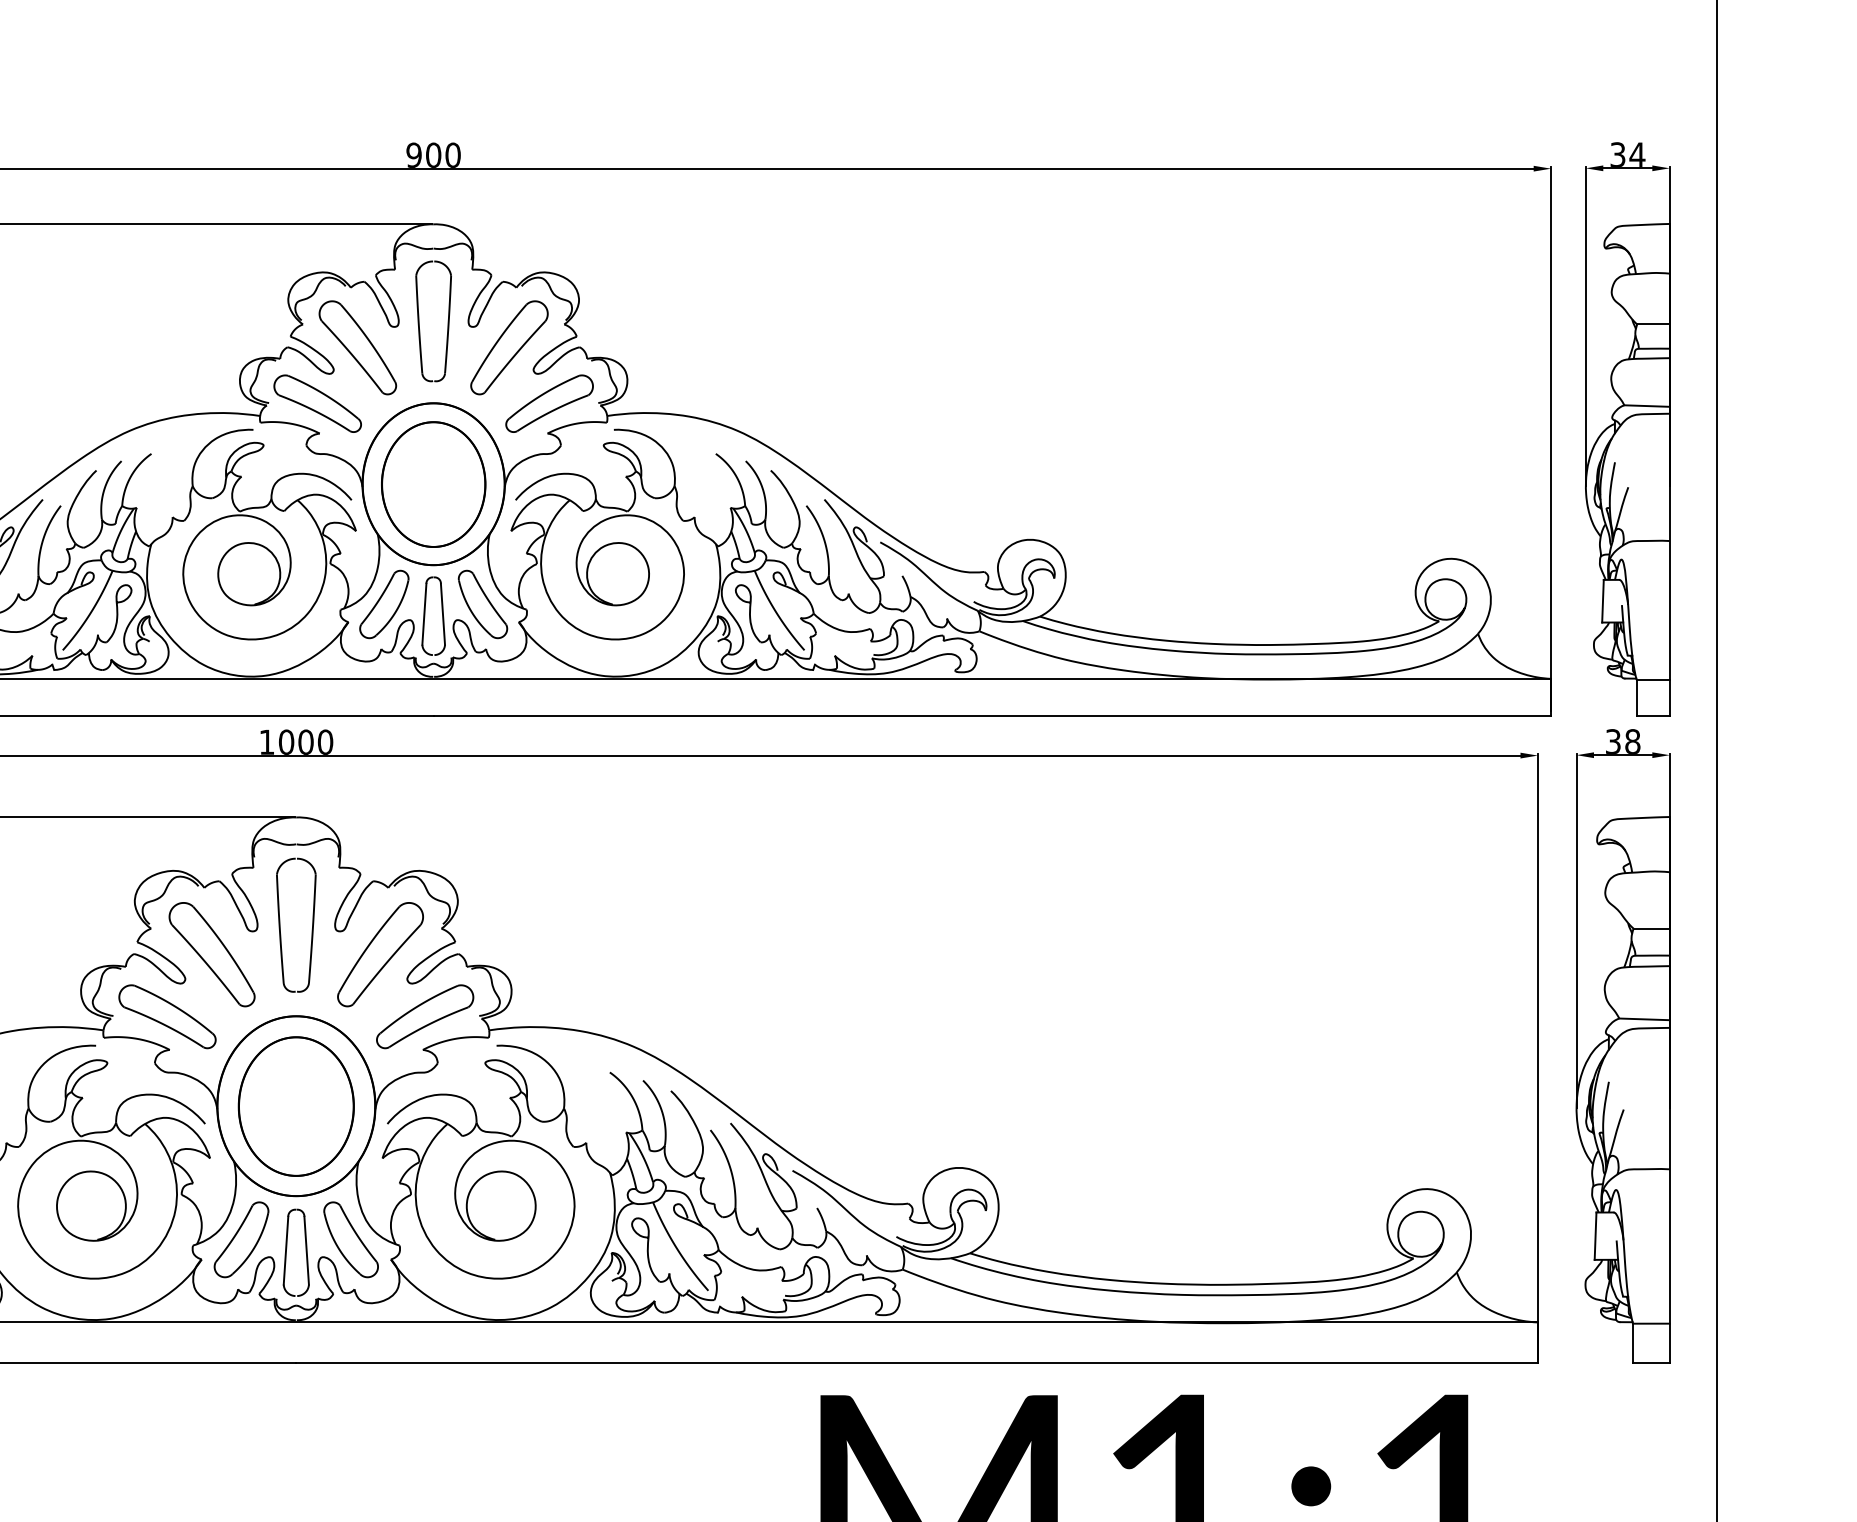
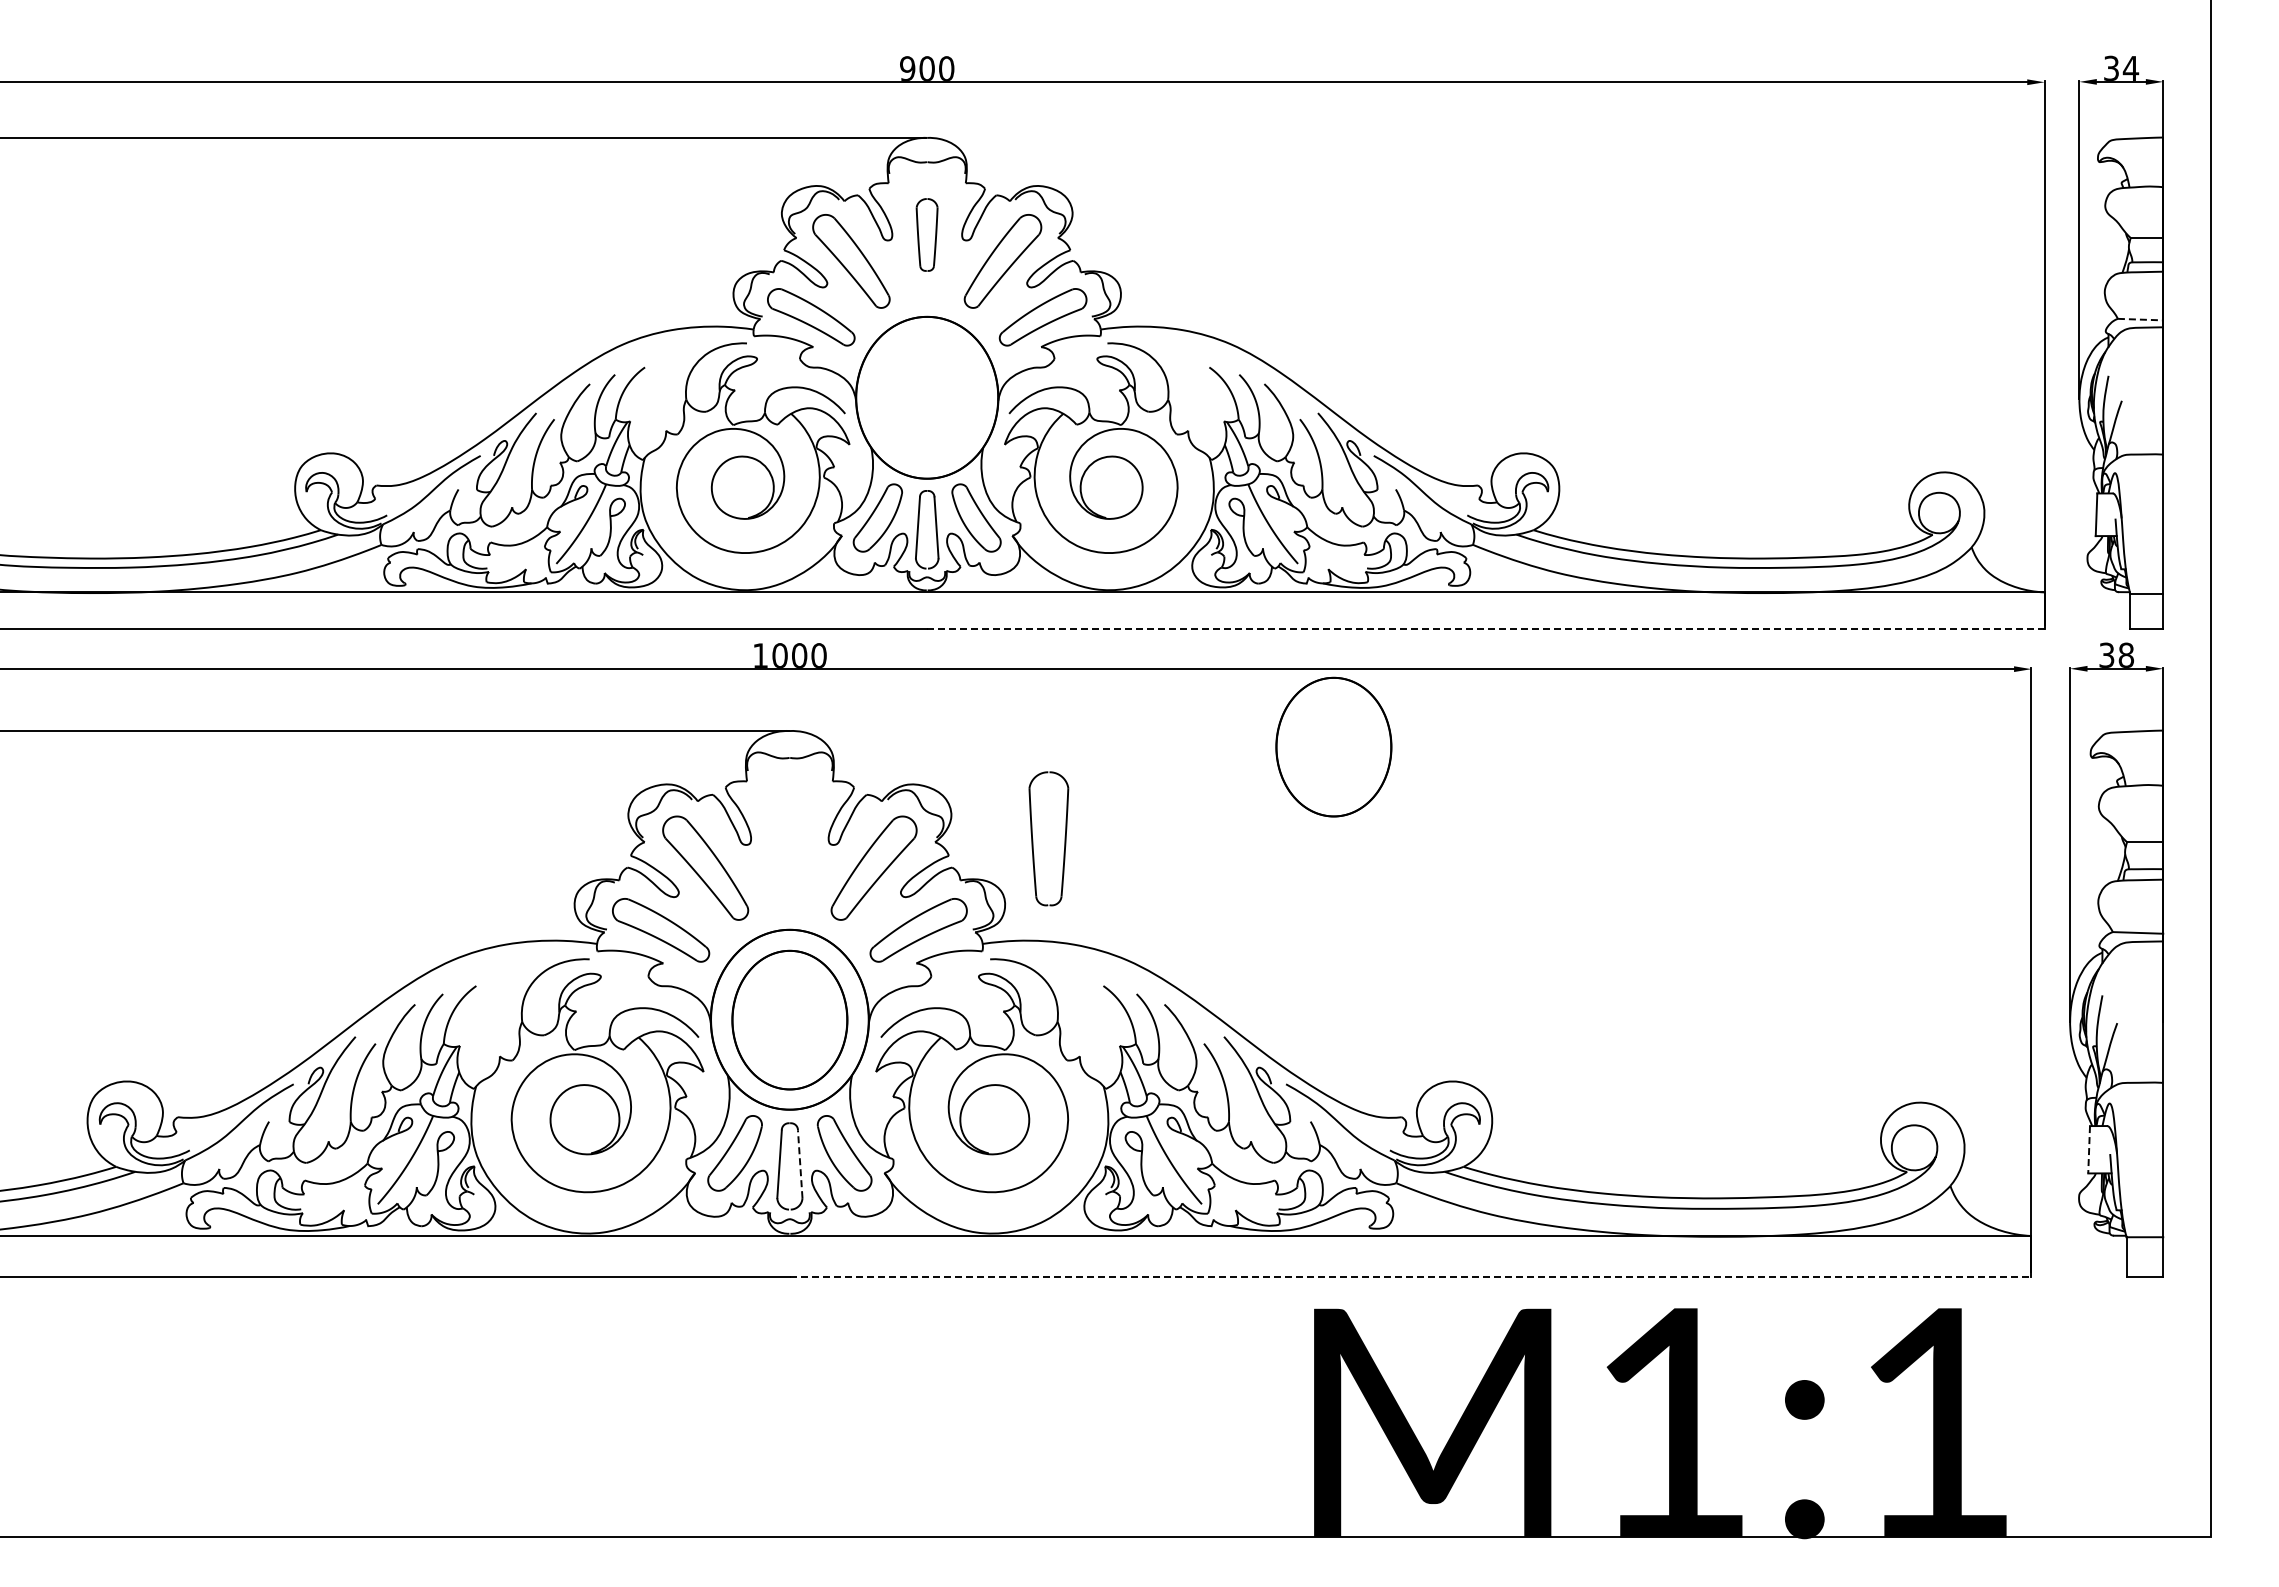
part: (432, 320) -> (926, 234), size x0.6
line: (1646, 405) -> (2140, 319), solid -> dashed
part: (432, 483) -> (926, 397), removed
line: (991, 715) -> (1485, 629), solid -> dashed
part: (839, 832) -> (1333, 746), added
part: (295, 924) -> (1048, 838), moved
line: (1595, 1235) -> (2089, 1149), solid -> dashed
line: (306, 1250) -> (800, 1164), solid -> dashed
line: (916, 1362) -> (1410, 1276), solid -> dashed

